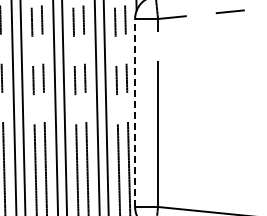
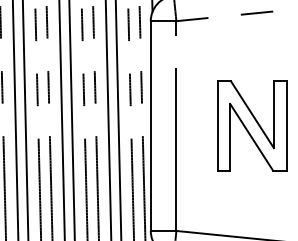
line: (135, 112) -> (151, 125), dashed -> solid
part: (225, 112) -> (251, 125), added

